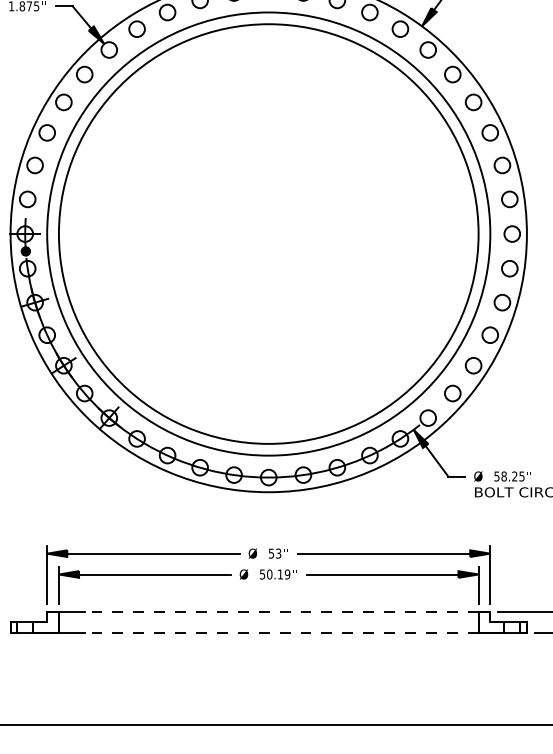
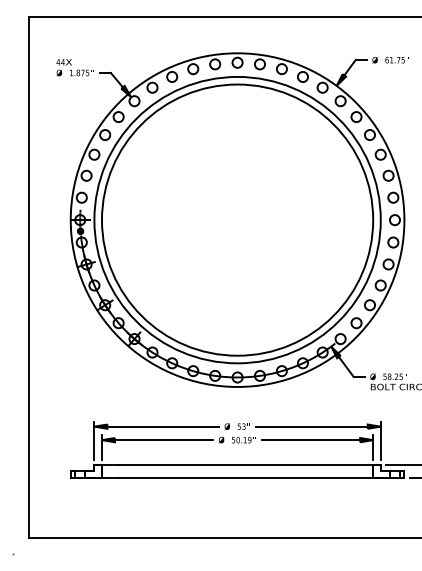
line: (281, 612) -> (245, 464), dashed -> solid
line: (281, 633) -> (245, 478), dashed -> solid

